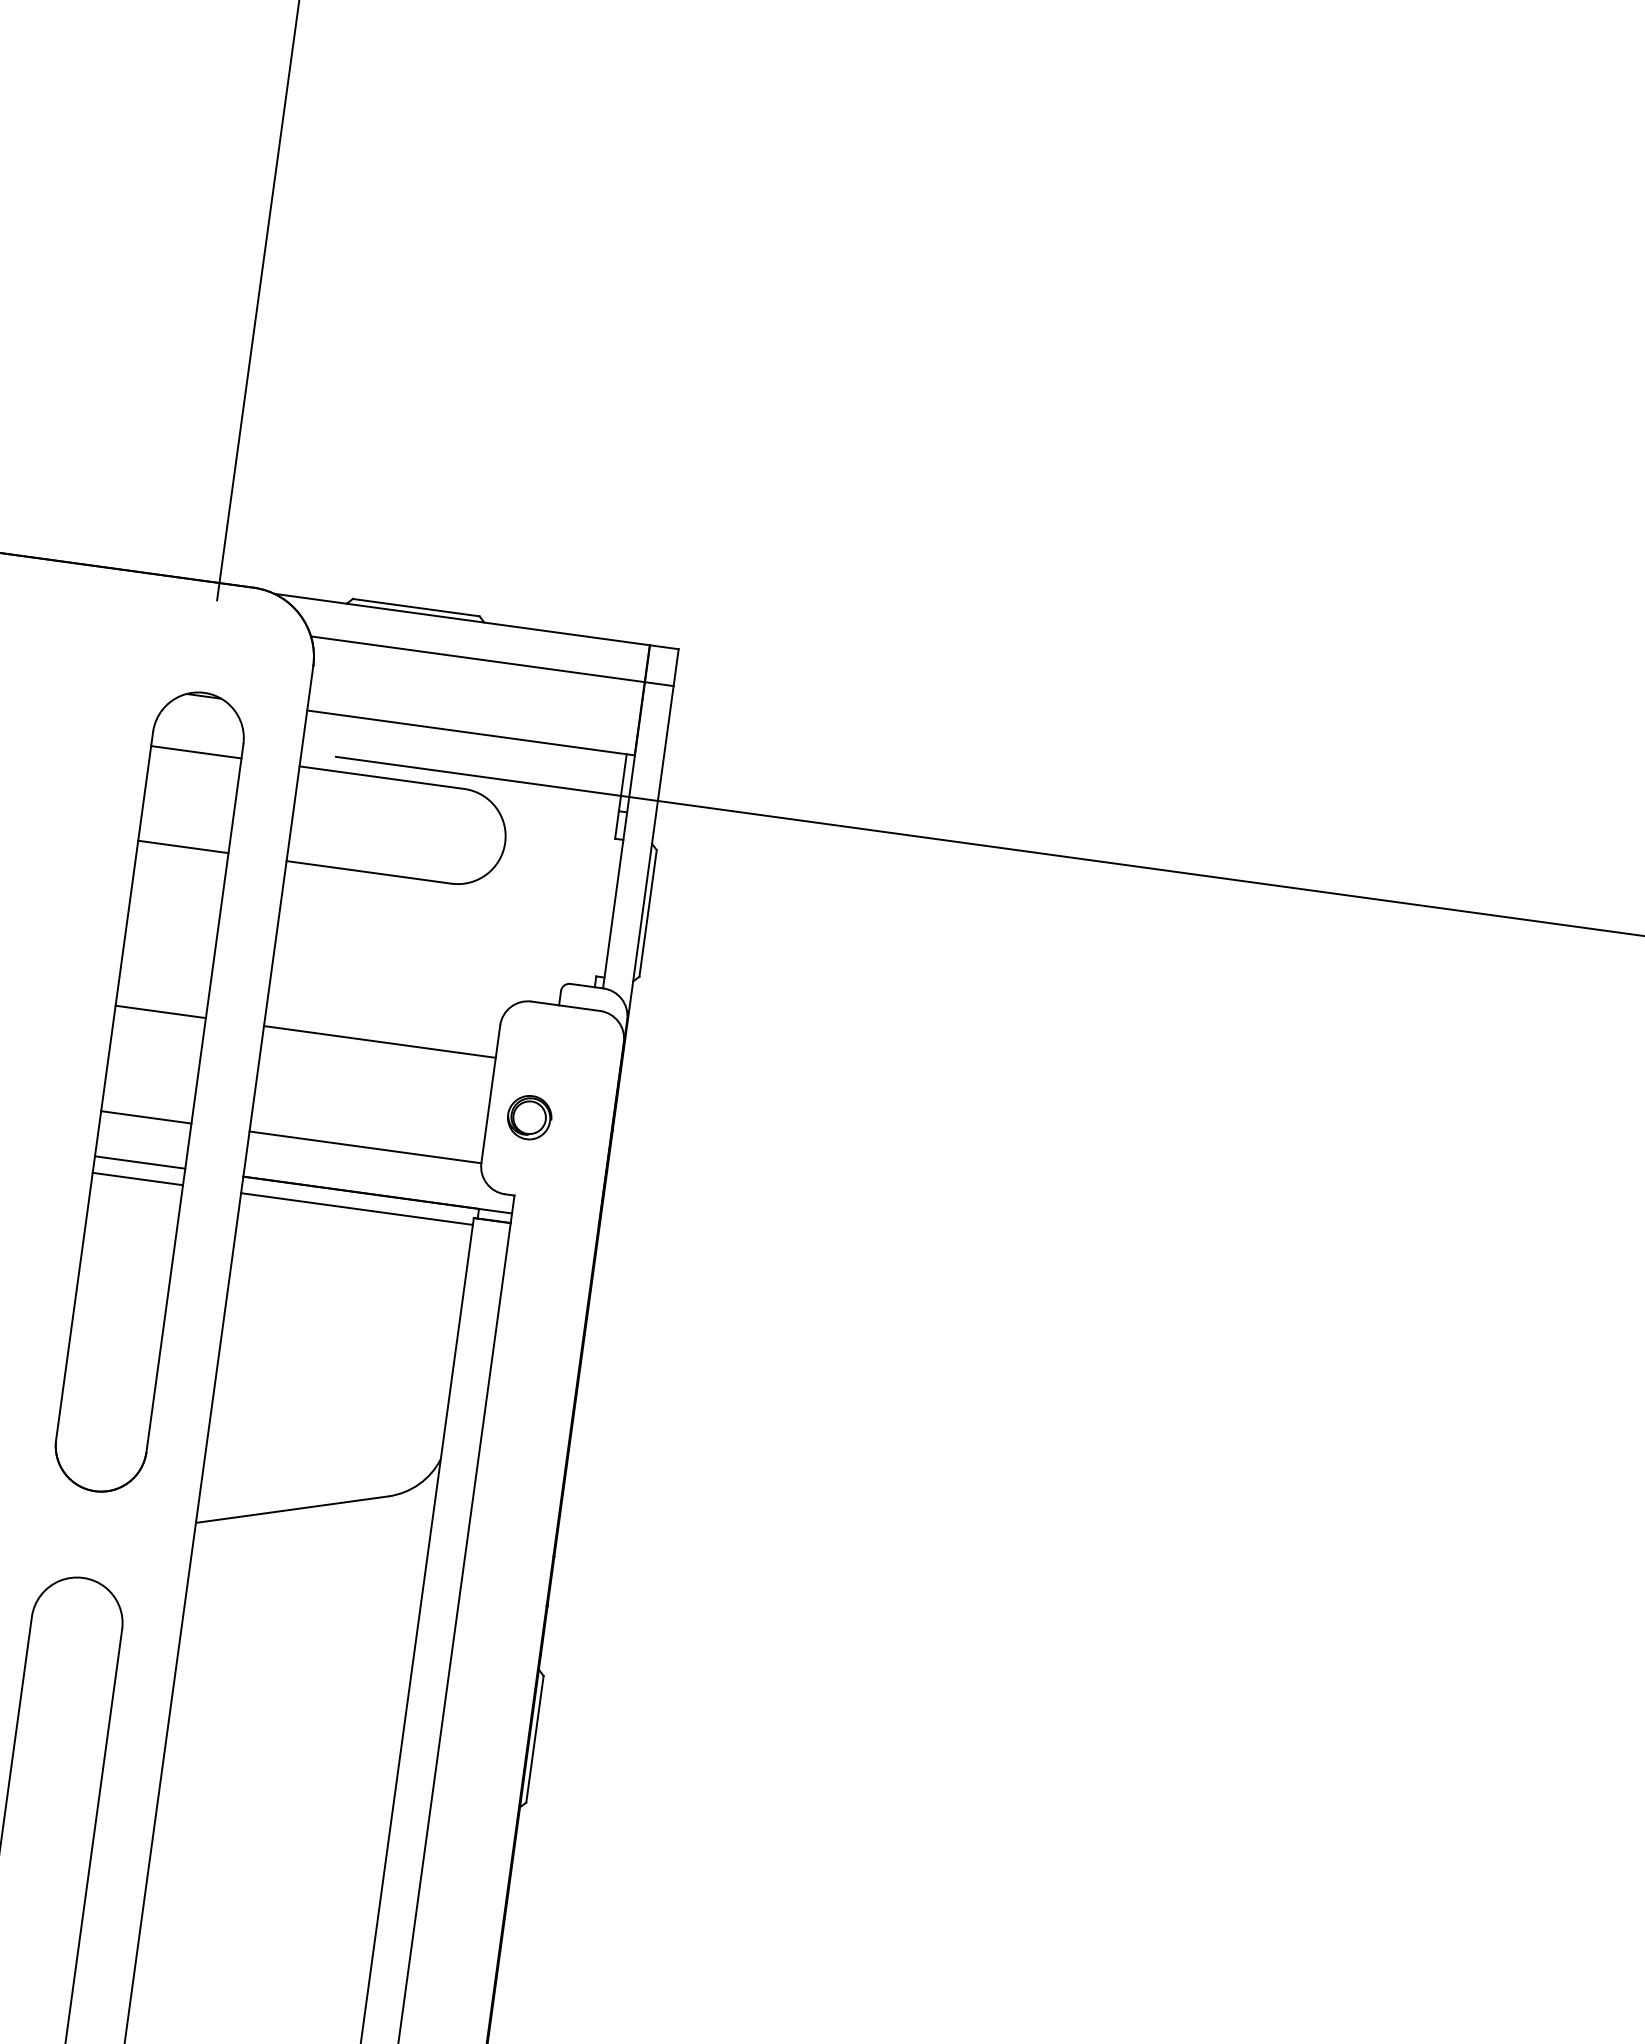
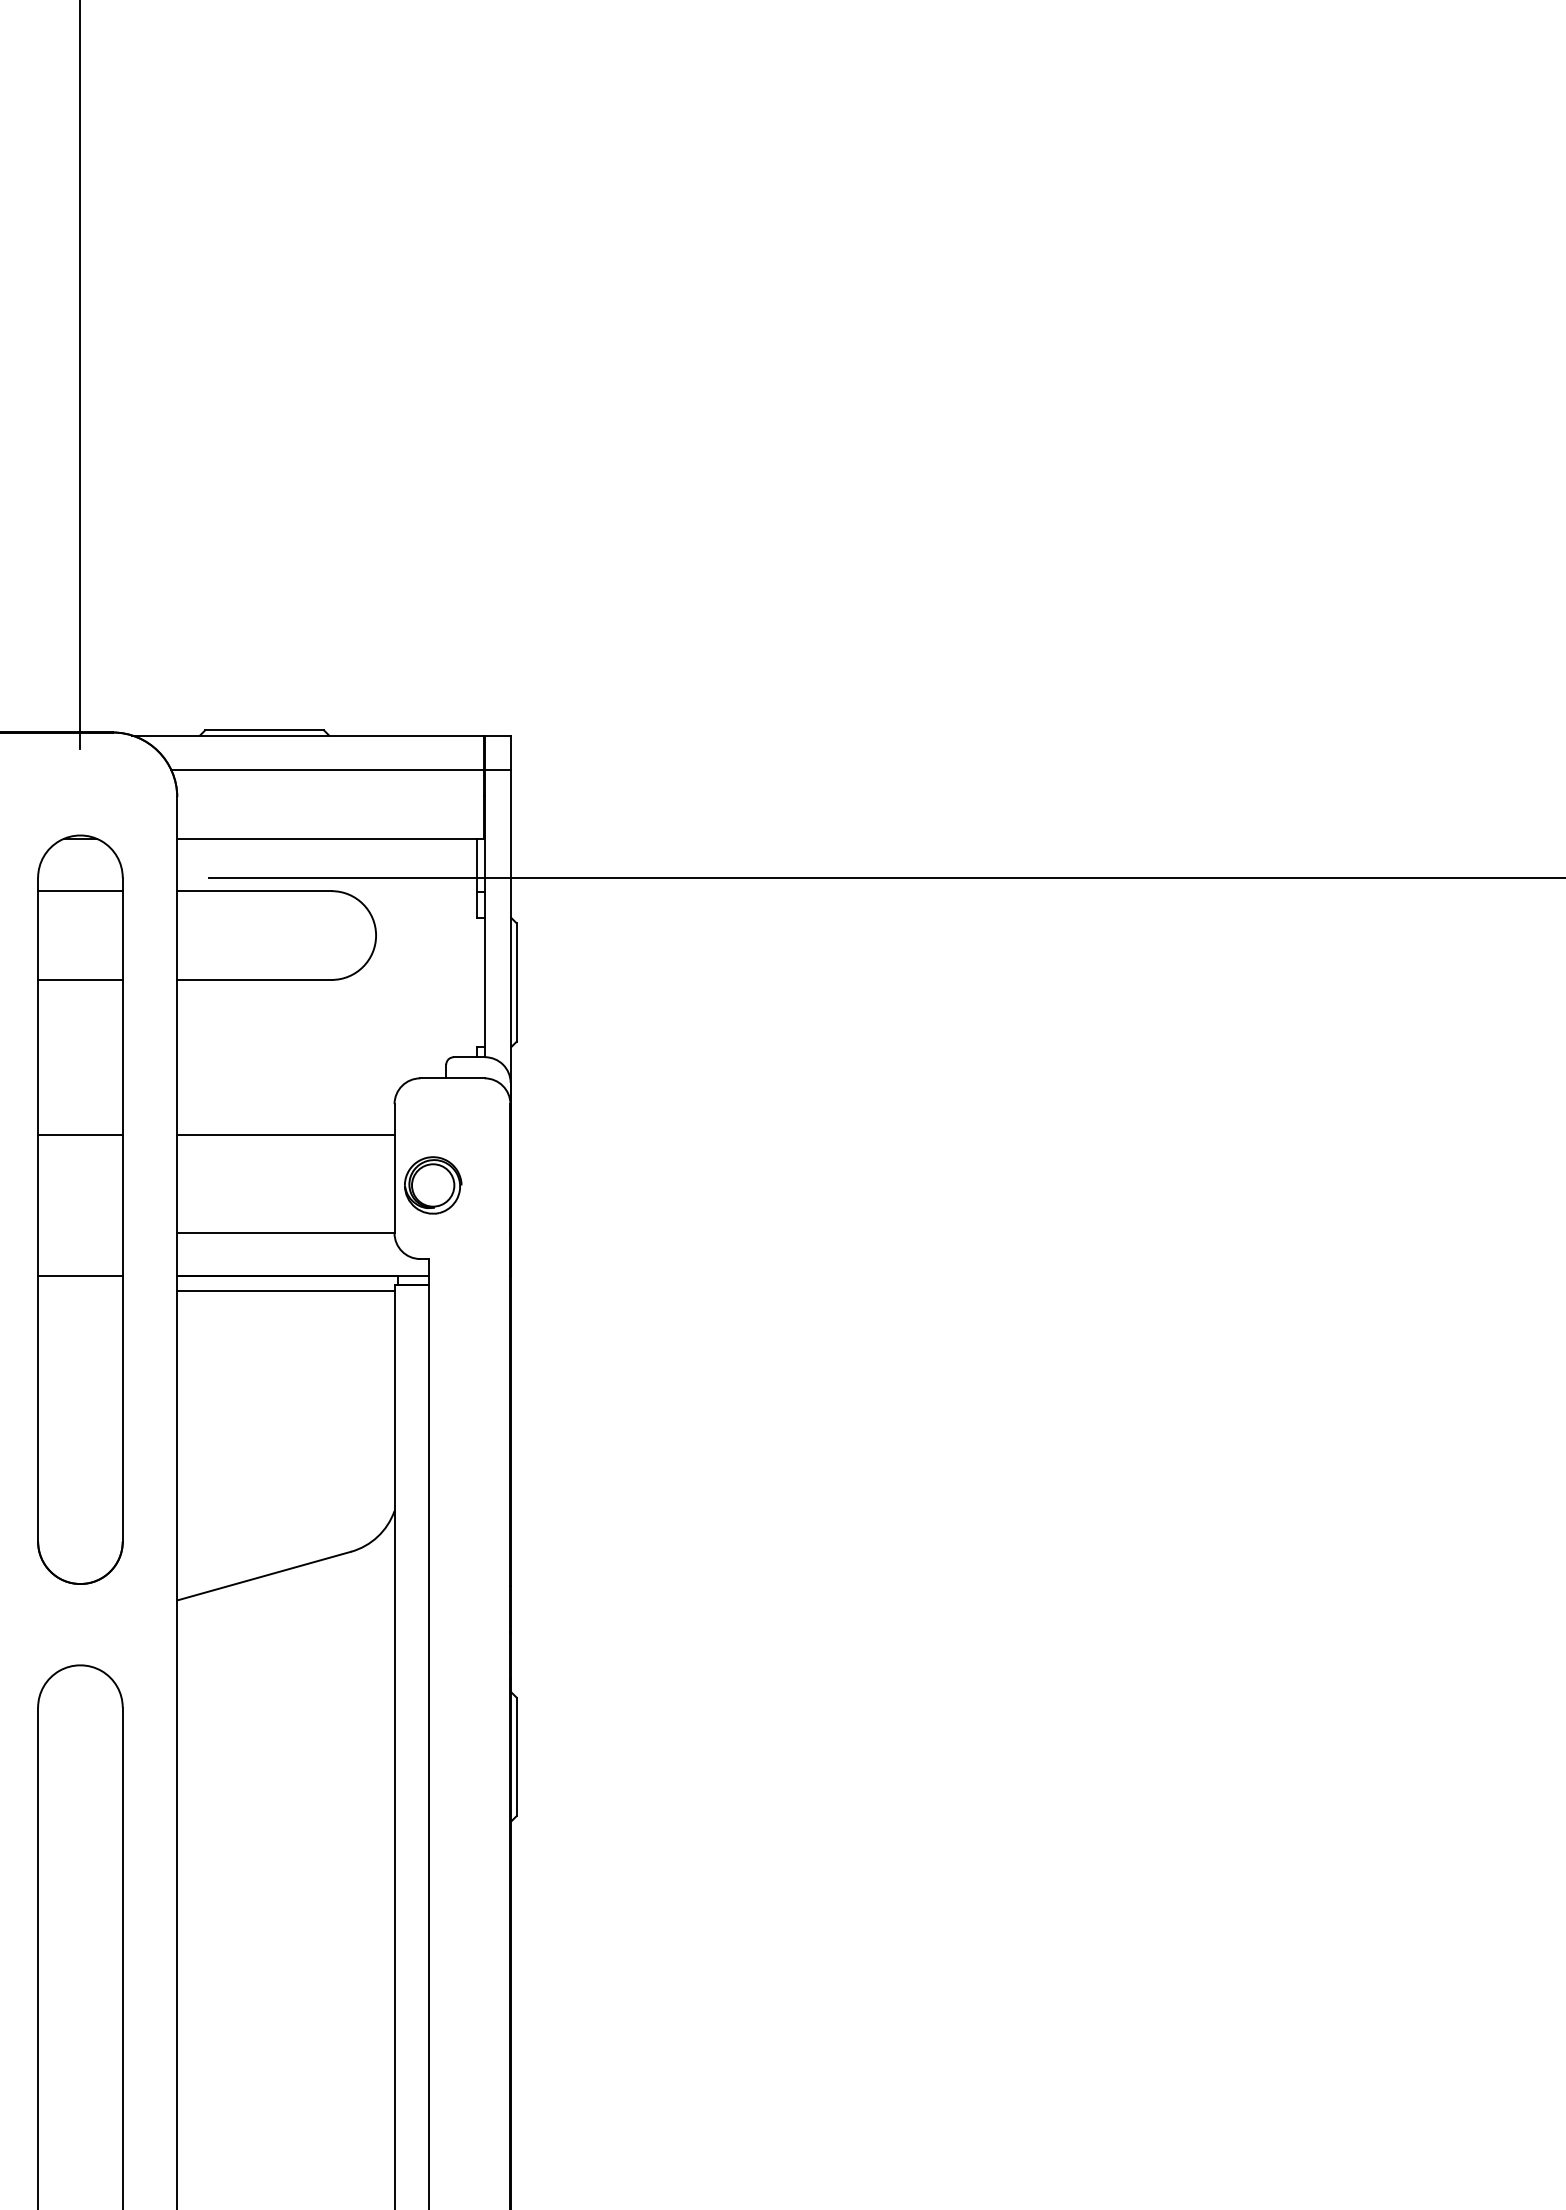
line: (146, 1117) -> (80, 1233), removed
part: (529, 1117) -> (433, 1185), size x1.4
line: (137, 1179) -> (80, 1291), removed

